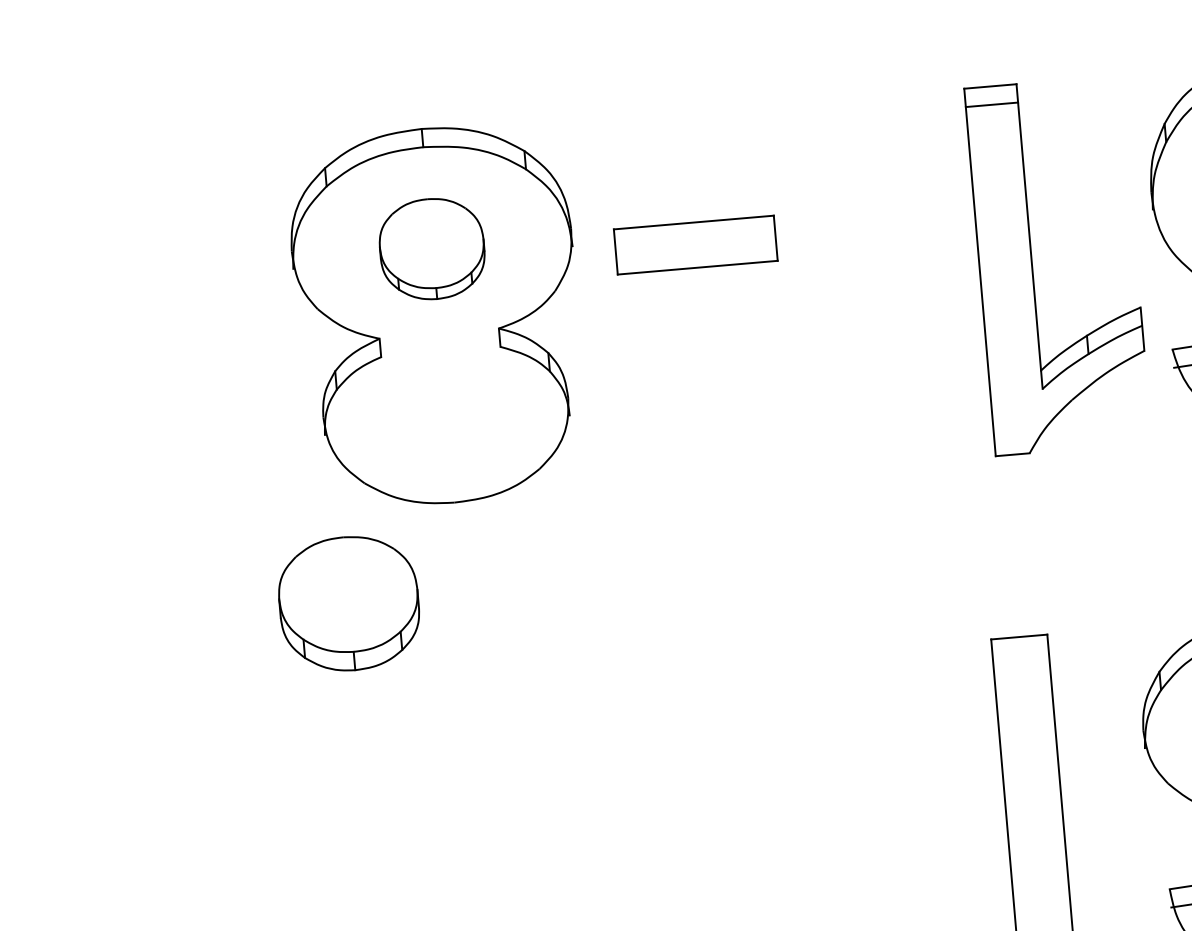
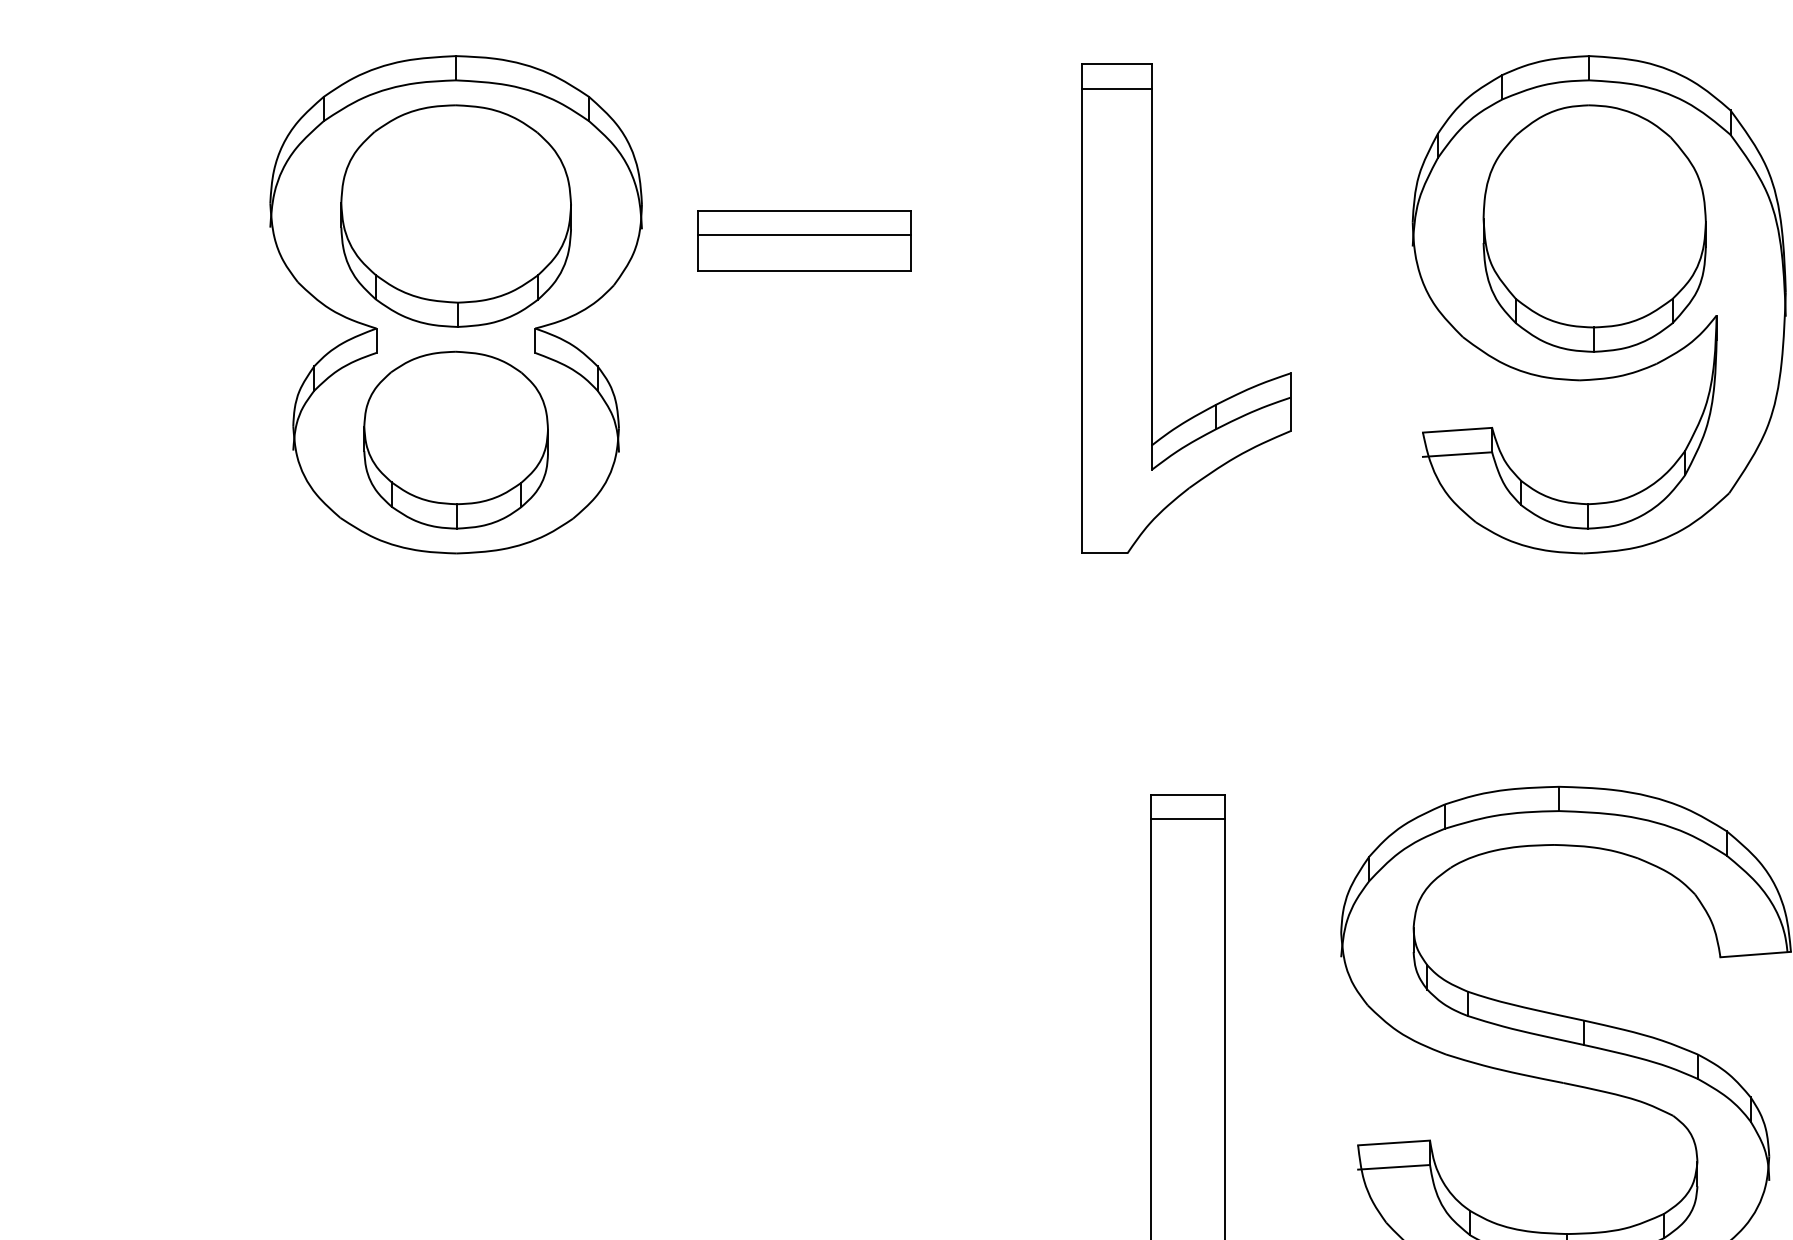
line: (695, 240) -> (804, 234), added
part: (431, 248) -> (455, 215), size x1.67
part: (1032, 267) -> (1152, 308), moved
part: (348, 603) -> (455, 439), moved
line: (1020, 655) -> (1187, 819), added

